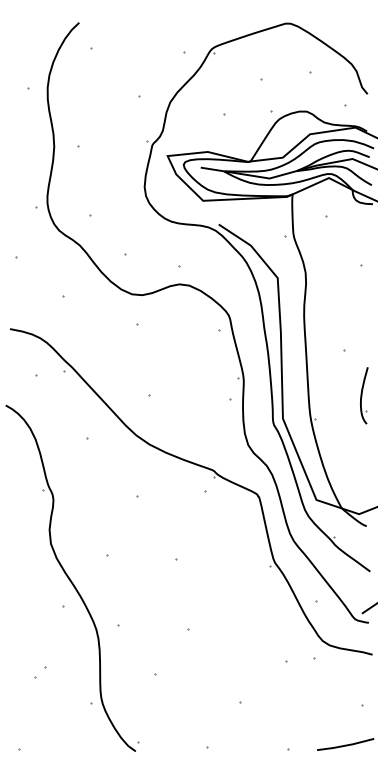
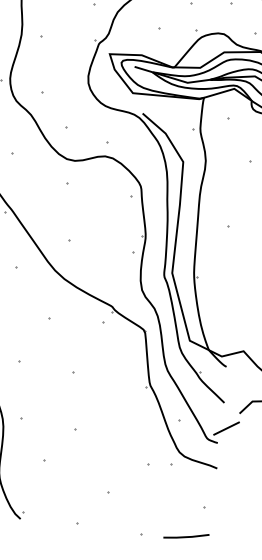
part: (364, 395) -> (238, 263), removed

